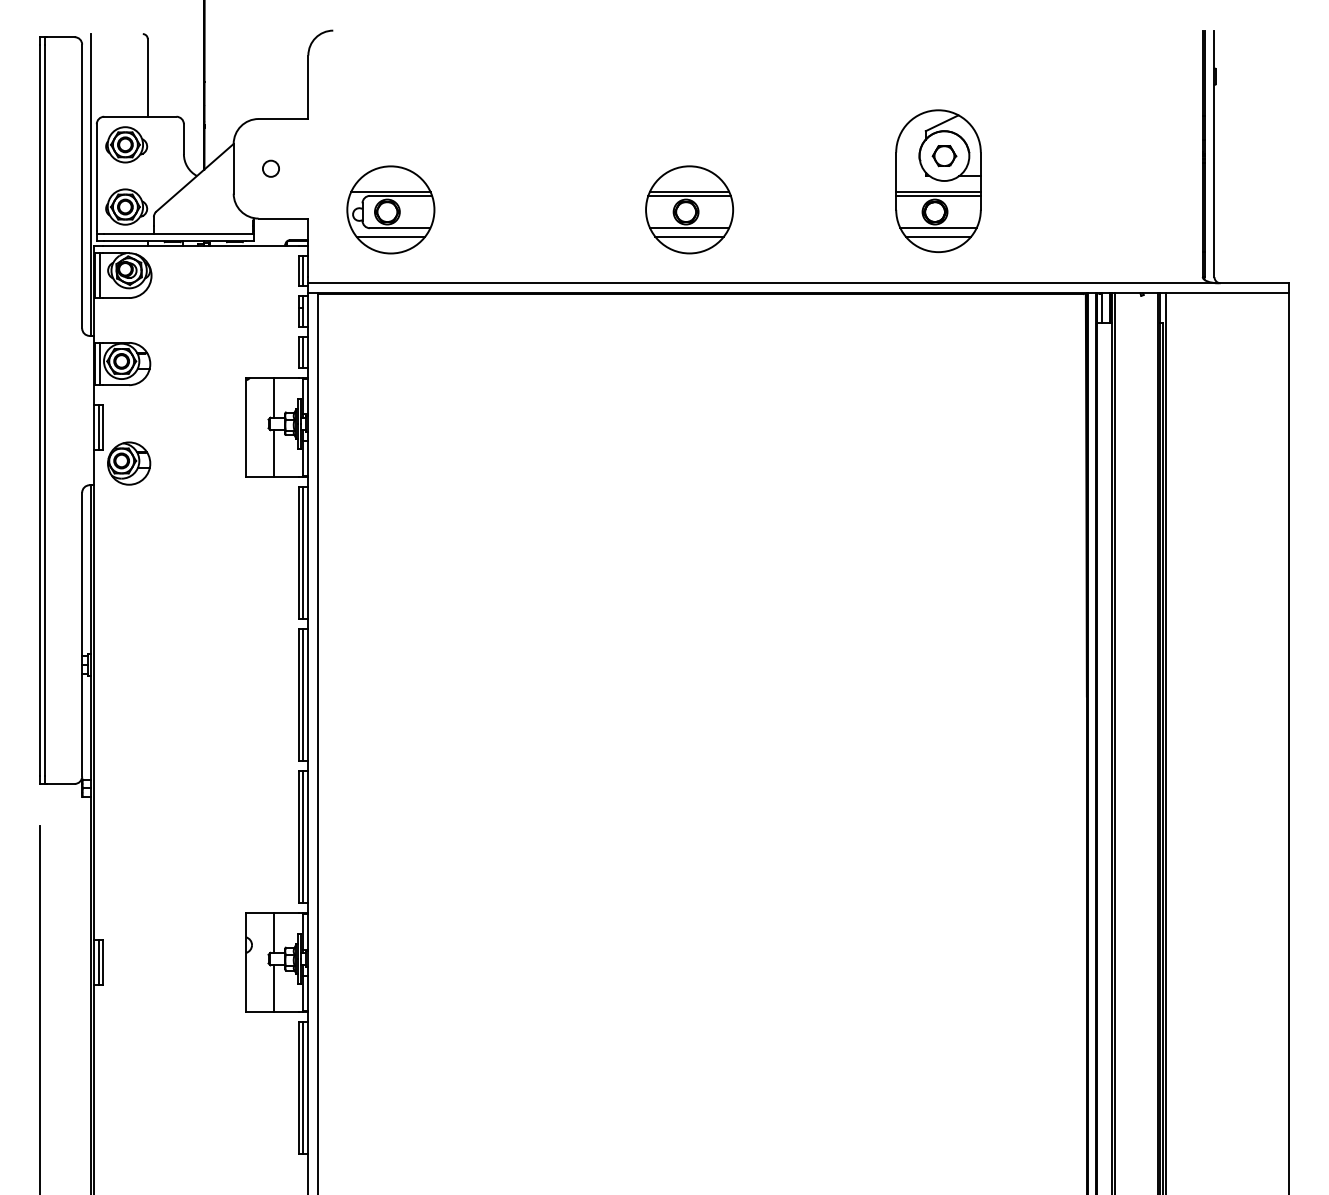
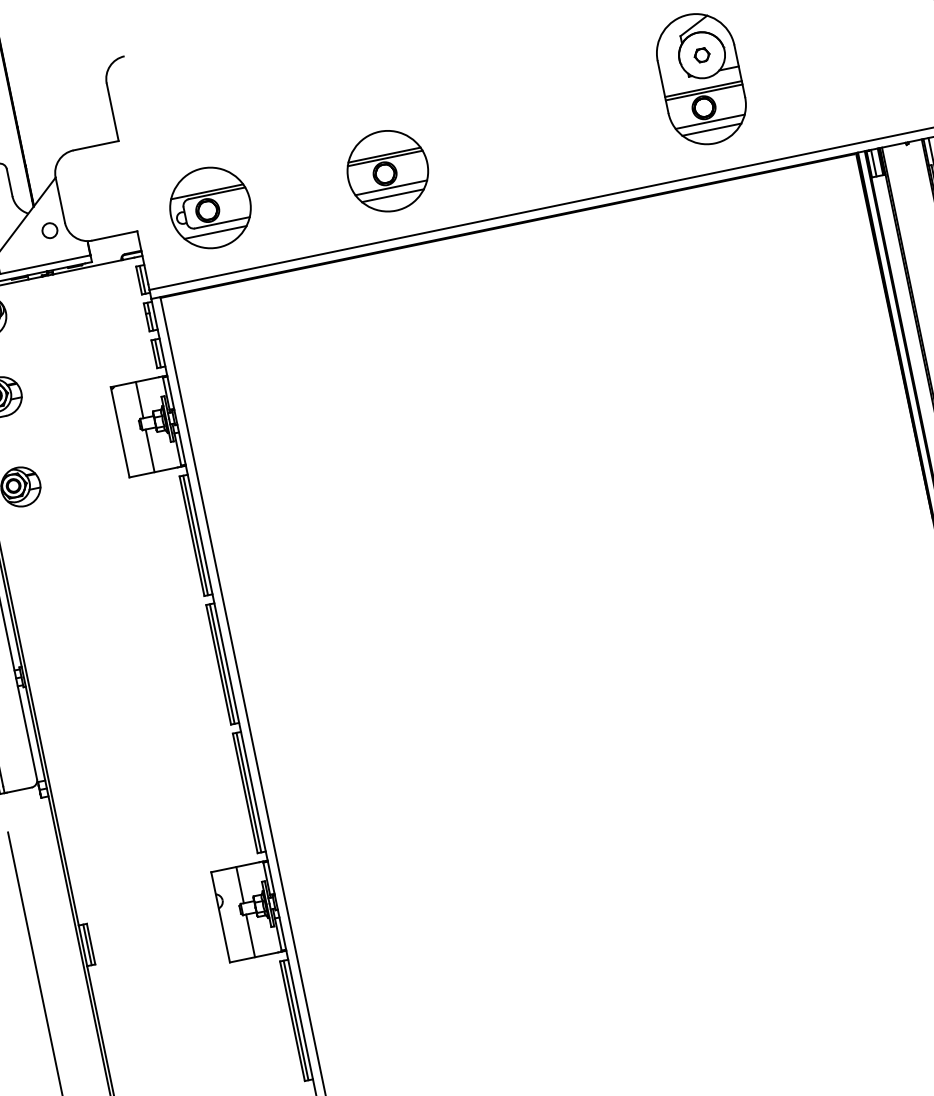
part: (944, 156) -> (702, 55), size x0.7
circle: (270, 168) -> (49, 230), moved
part: (689, 209) -> (387, 170), moved

